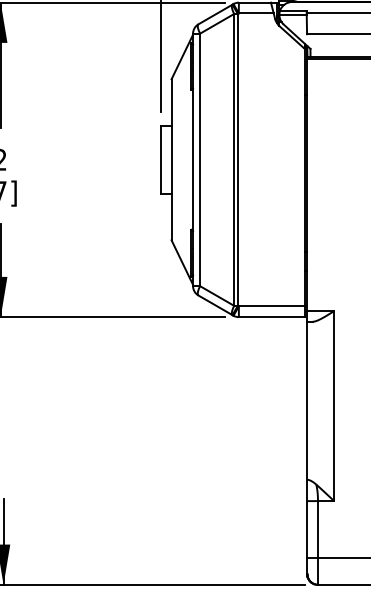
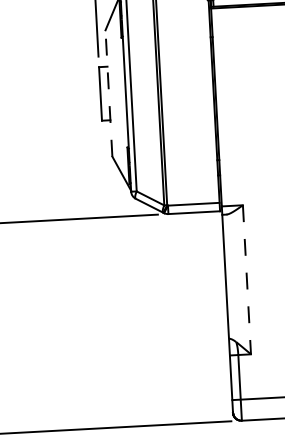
line: (171, 159) -> (108, 93), solid -> dashed
line: (334, 406) -> (247, 280), solid -> dashed

